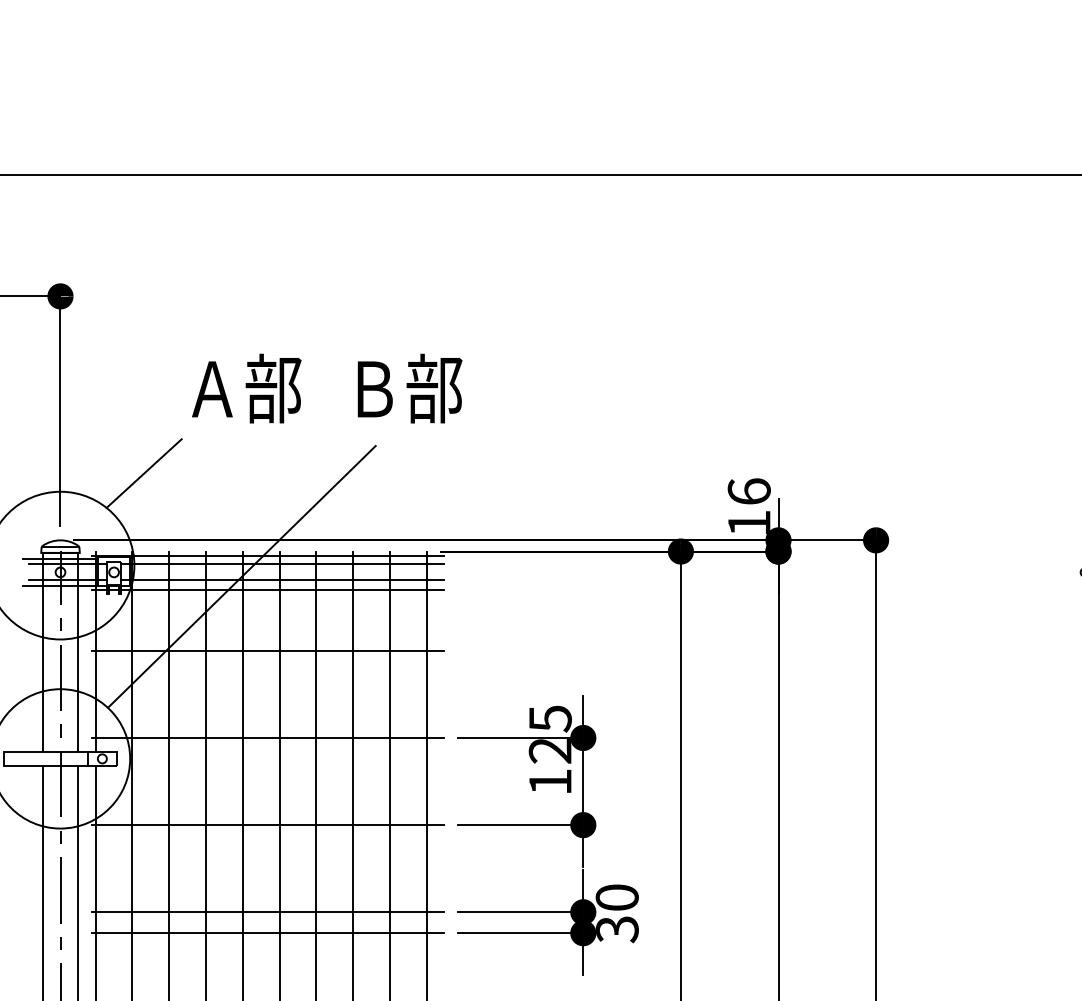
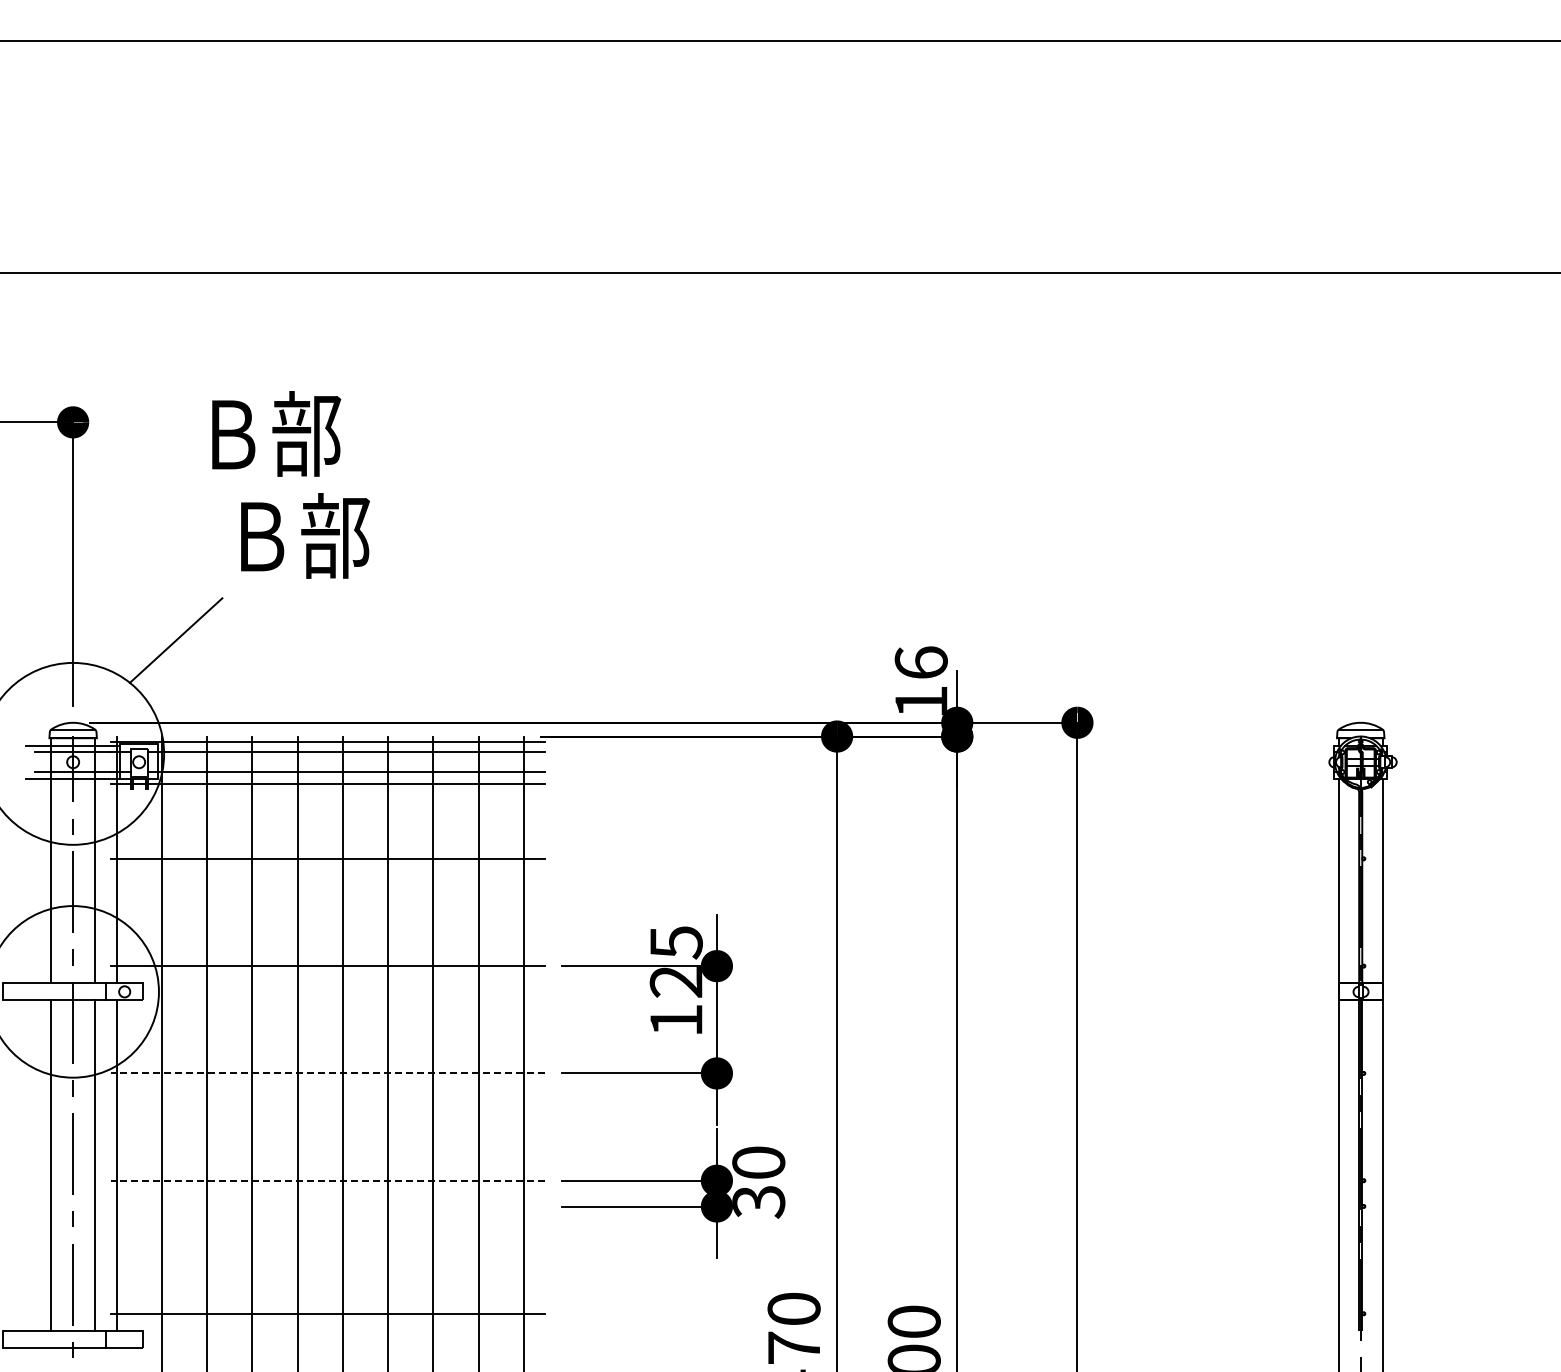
text: (409, 388) -> (276, 433), moved
text: (212, 389) -> (260, 536), Ａ部 -> Ｂ部
line: (241, 576) -> (296, 767), removed
line: (267, 825) -> (328, 1073), solid -> dashed
line: (267, 912) -> (328, 1180), solid -> dashed
line: (267, 933) -> (328, 1206), removed

